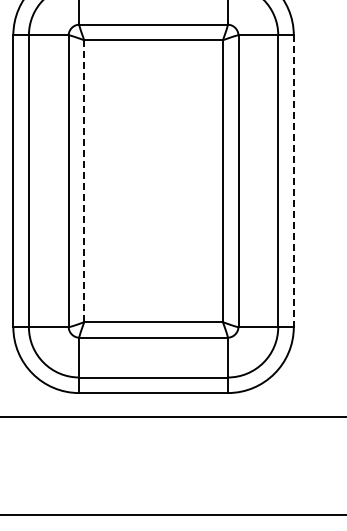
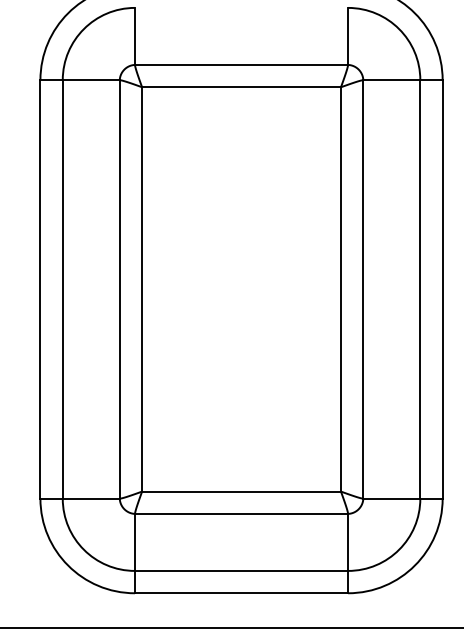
line: (84, 181) -> (142, 289), dashed -> solid
line: (293, 181) -> (442, 289), dashed -> solid

